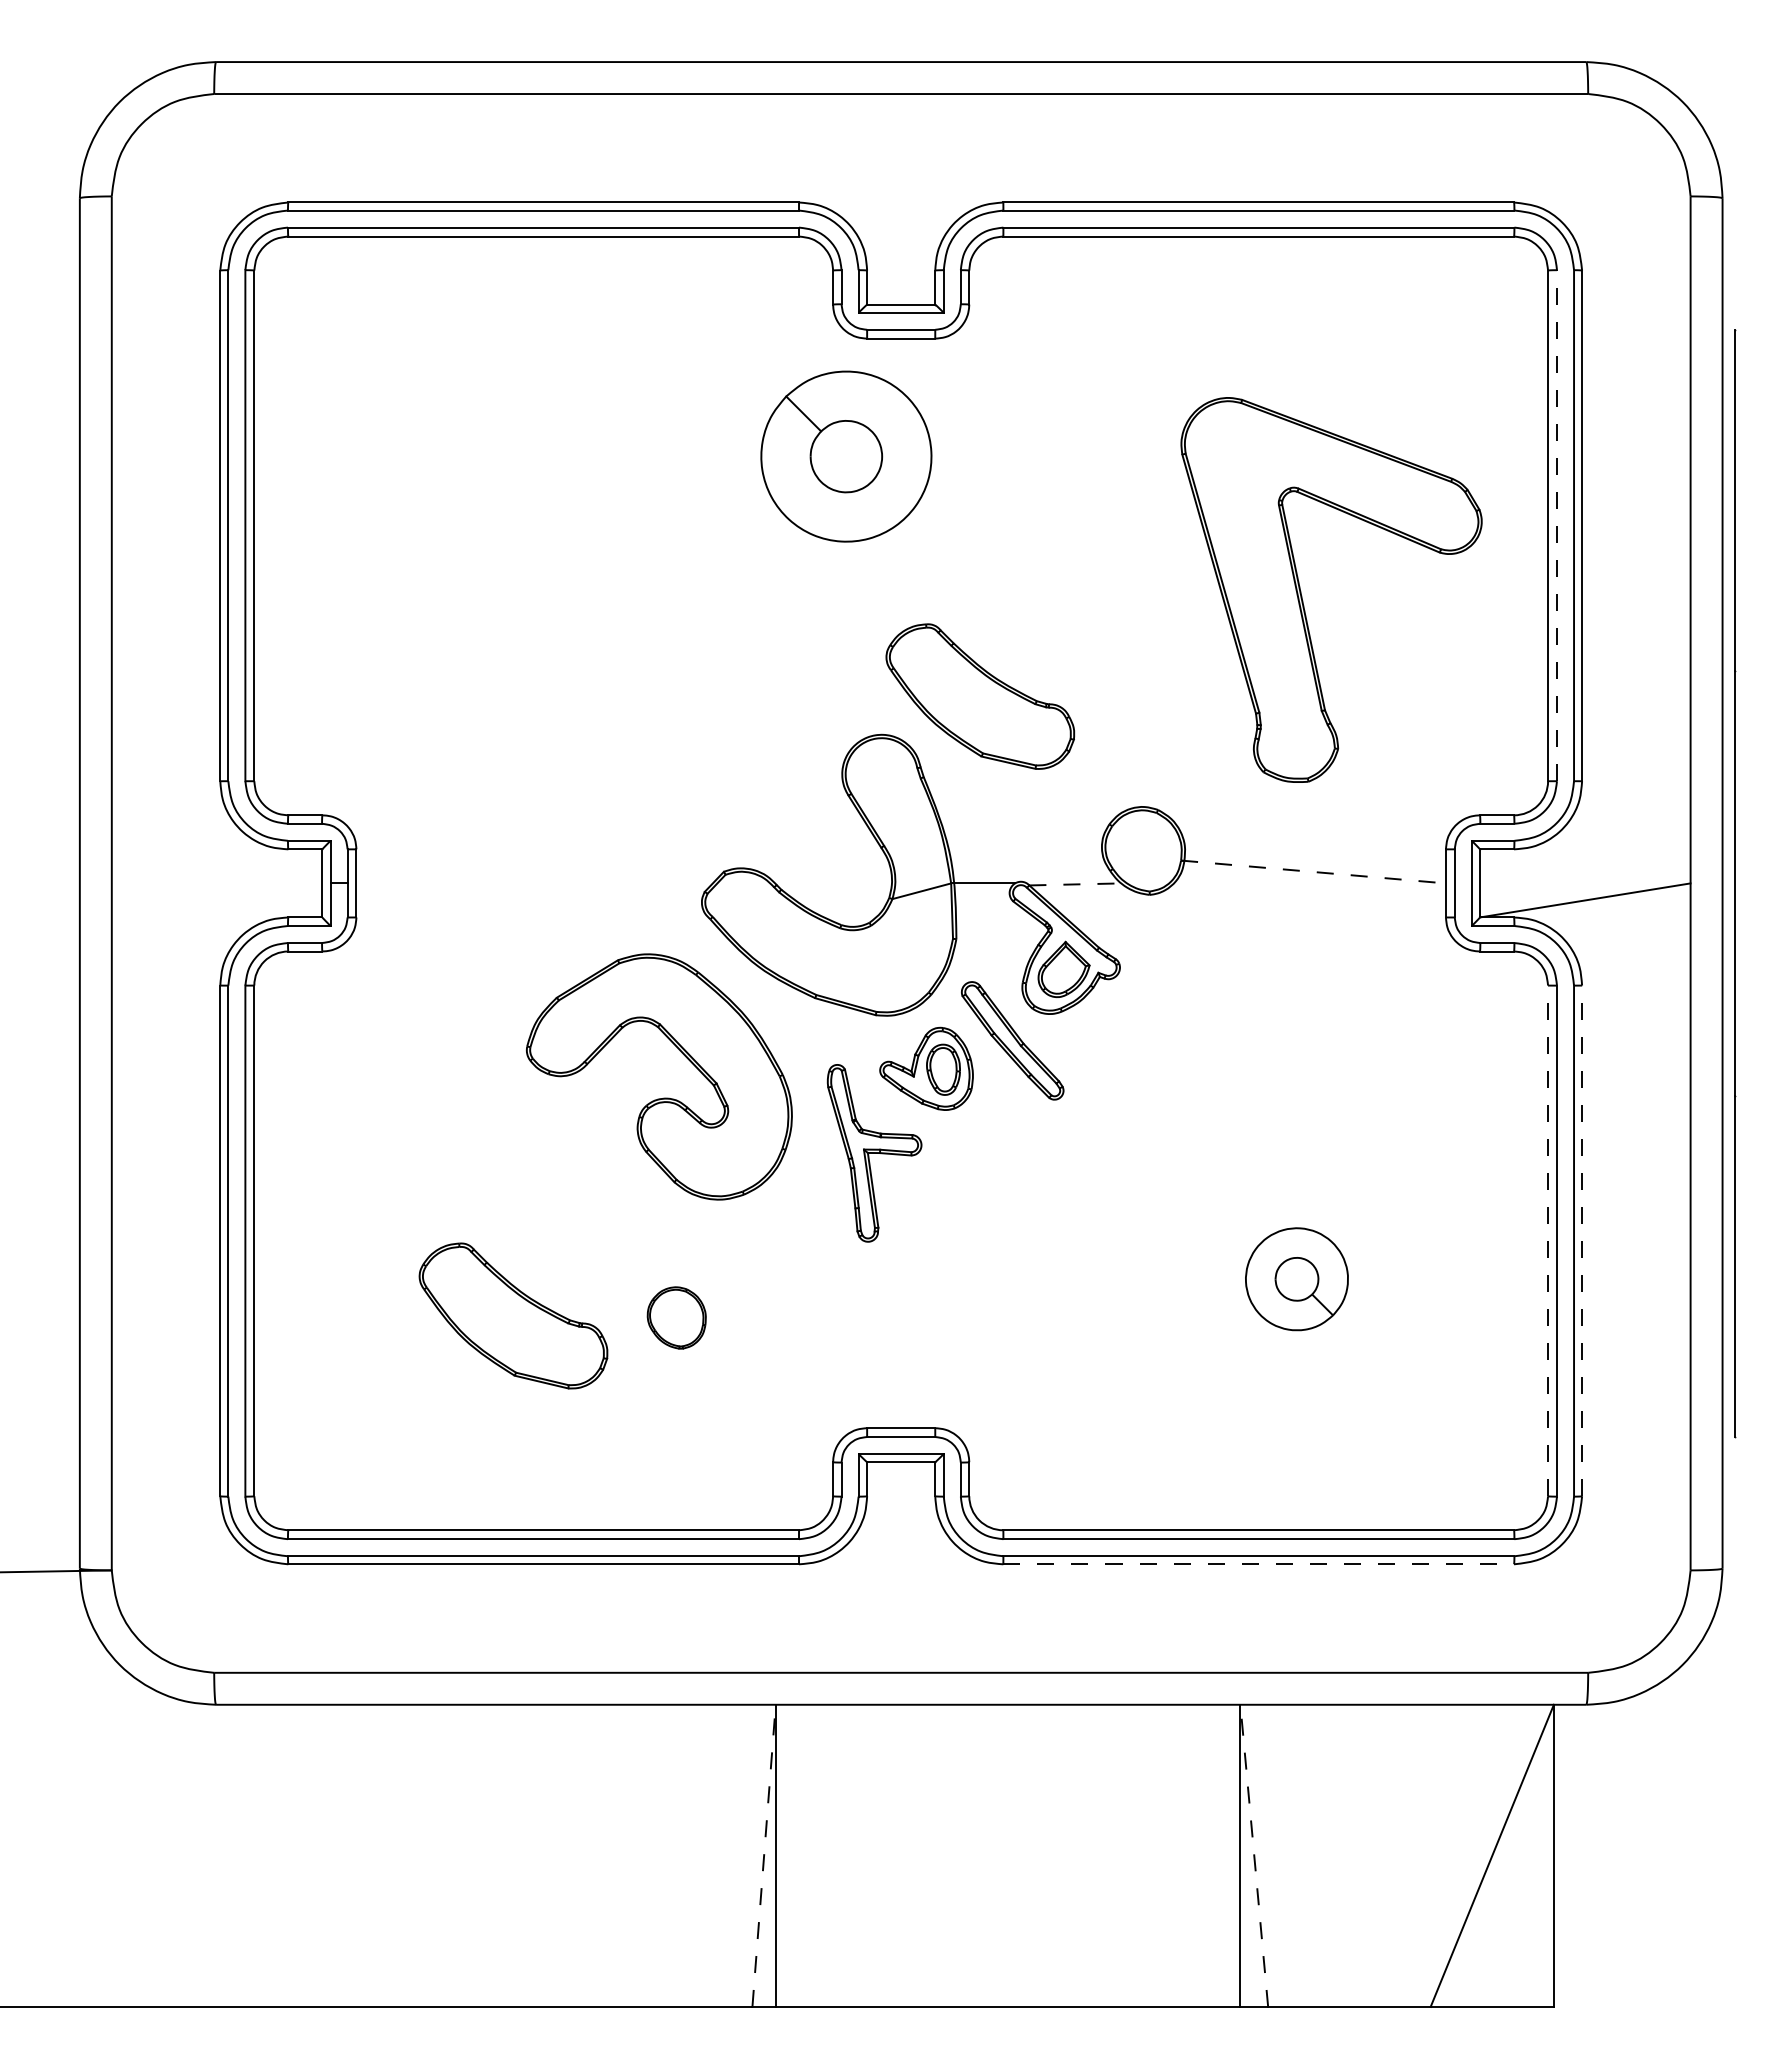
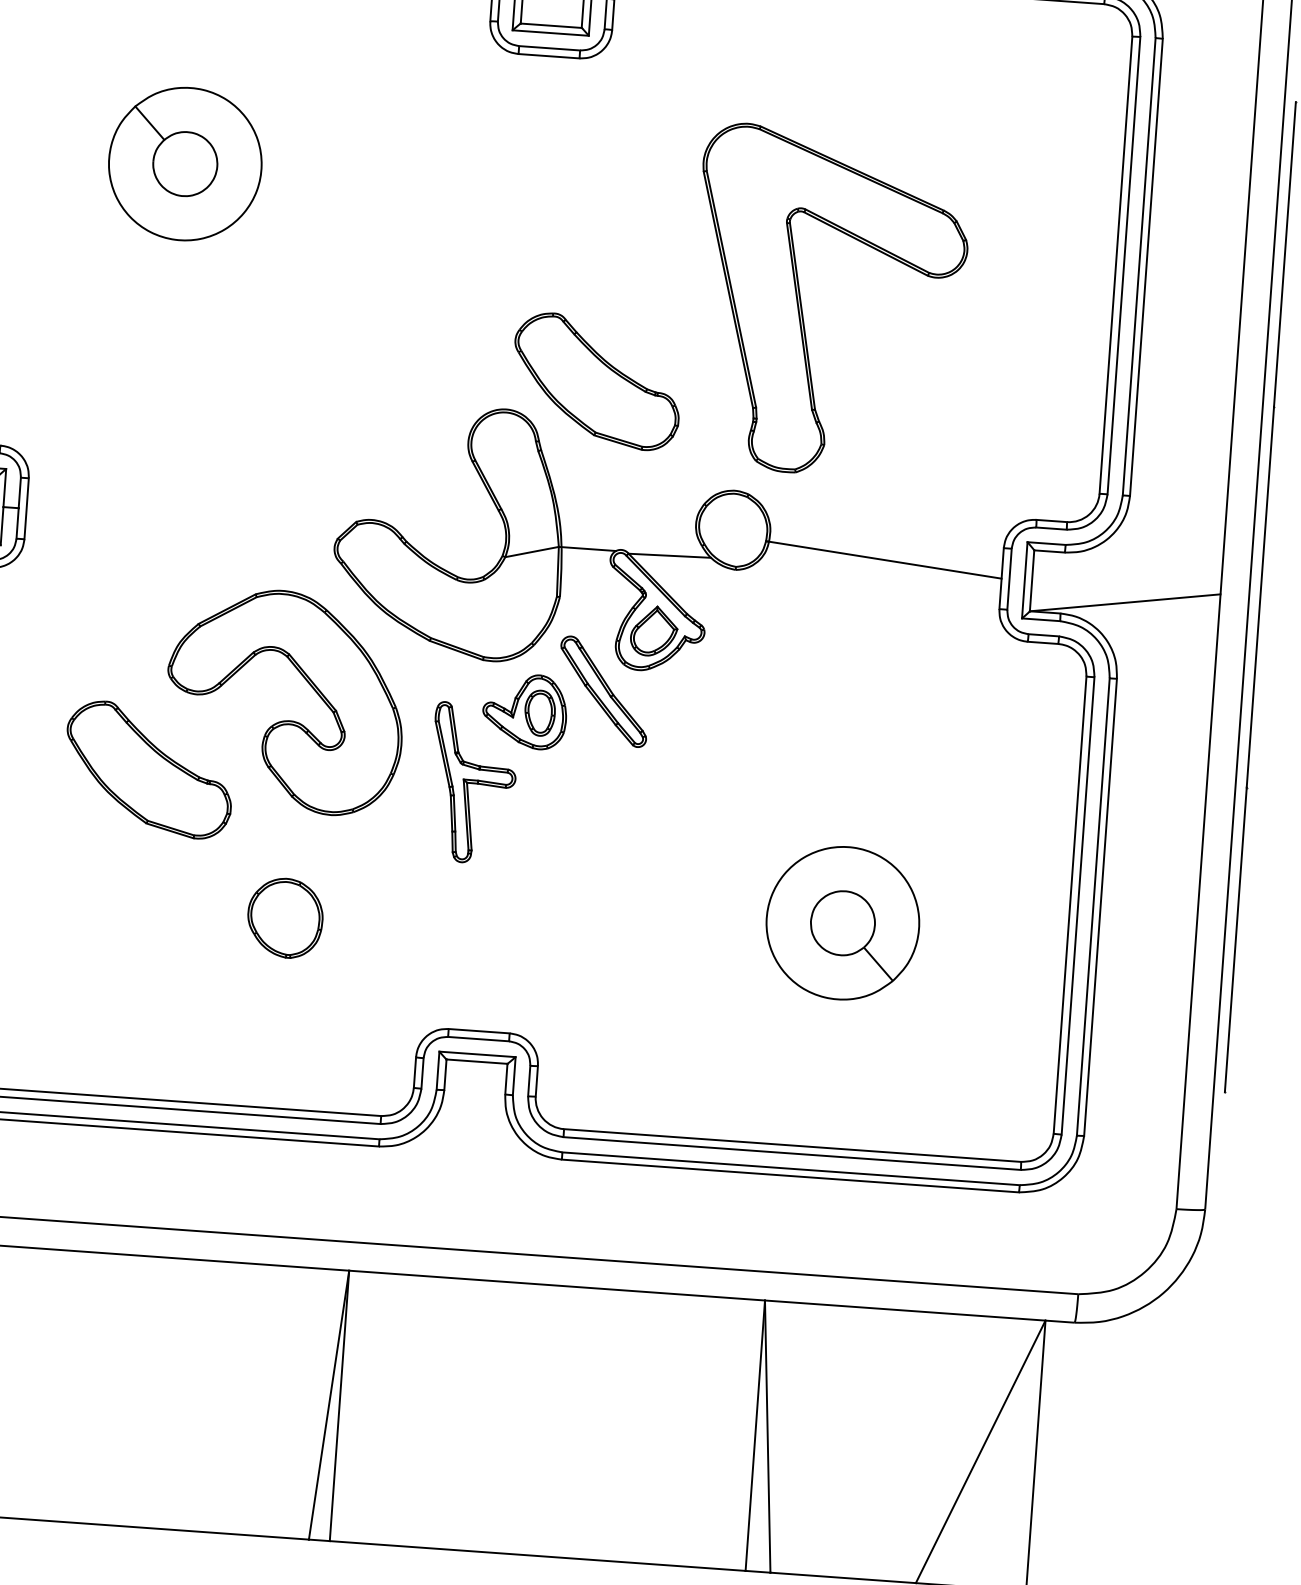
part: (846, 456) -> (185, 164), moved
line: (1557, 525) -> (1124, 265), dashed -> solid
part: (1302, 596) -> (802, 306), moved
line: (1313, 871) -> (883, 559), dashed -> solid
line: (1075, 884) -> (670, 555), dashed -> solid
line: (1548, 1240) -> (1070, 904), dashed -> solid
line: (1582, 1240) -> (1100, 906), dashed -> solid
part: (1296, 1279) -> (842, 923), size x1.67
part: (513, 1315) -> (149, 769), moved
part: (676, 1317) -> (285, 917), size x1.43
line: (1259, 1564) -> (791, 1176), dashed -> solid
line: (764, 1855) -> (329, 1404), dashed -> solid
line: (1254, 1855) -> (767, 1436), dashed -> solid

